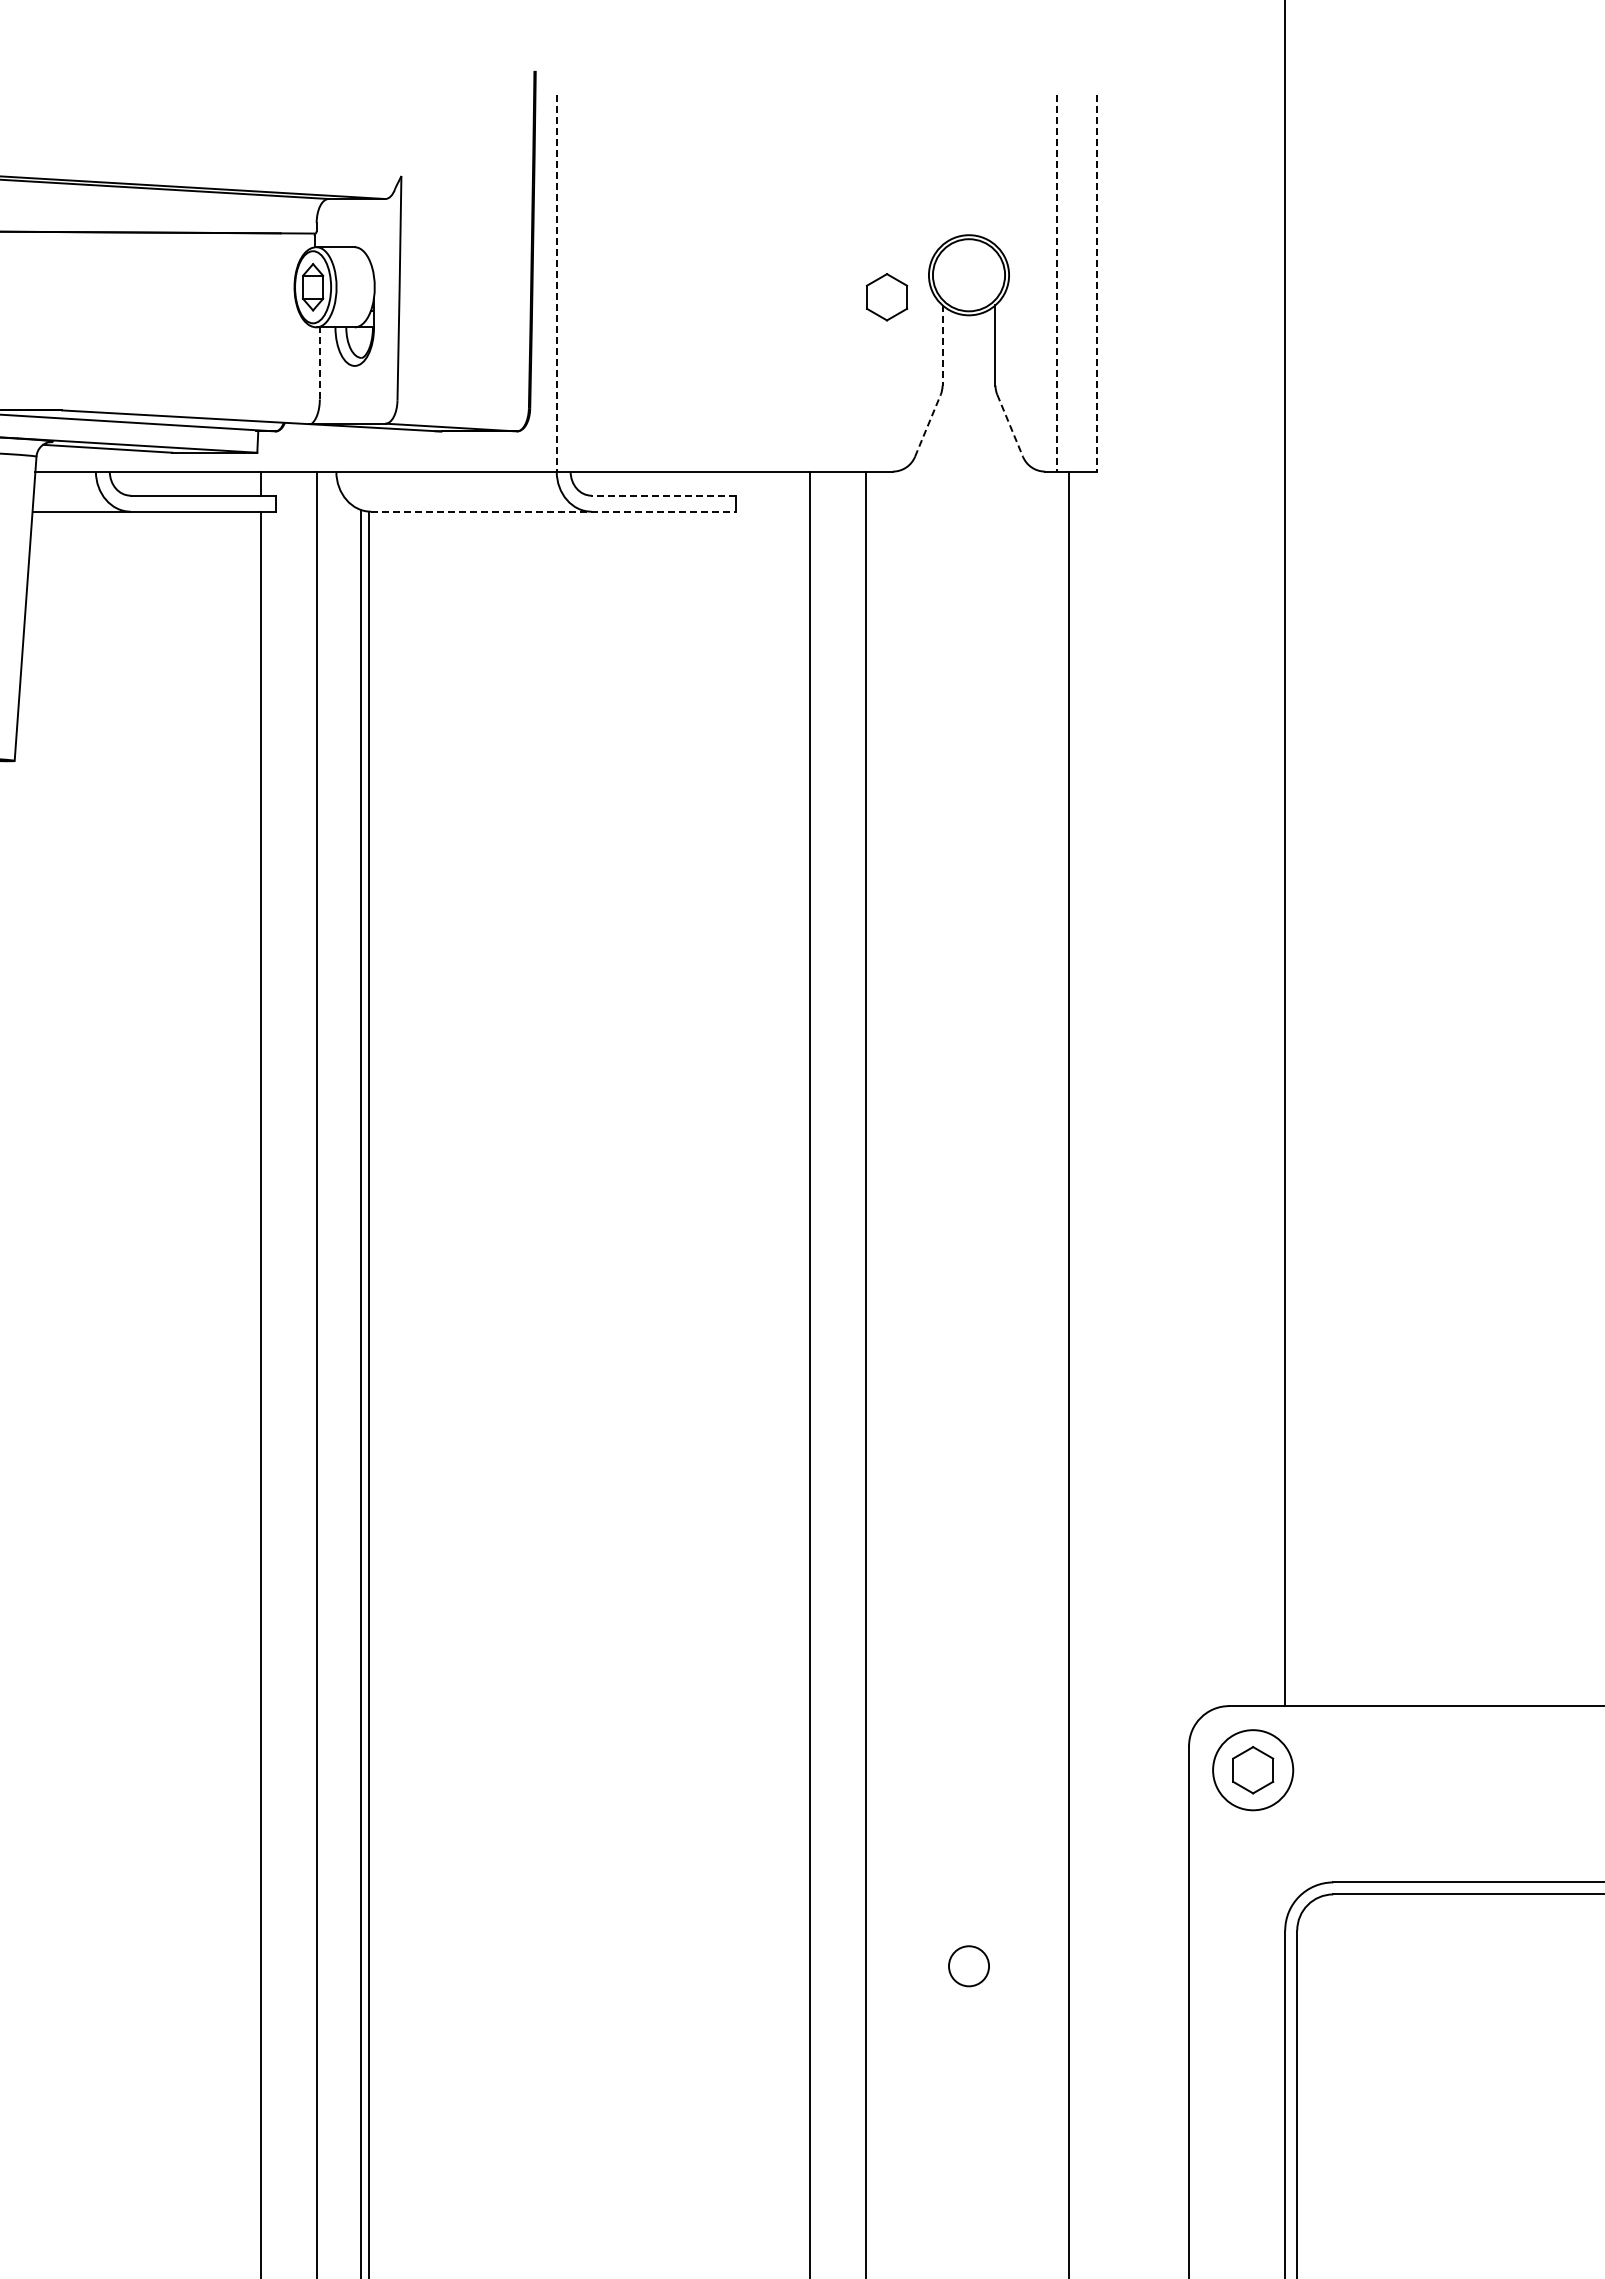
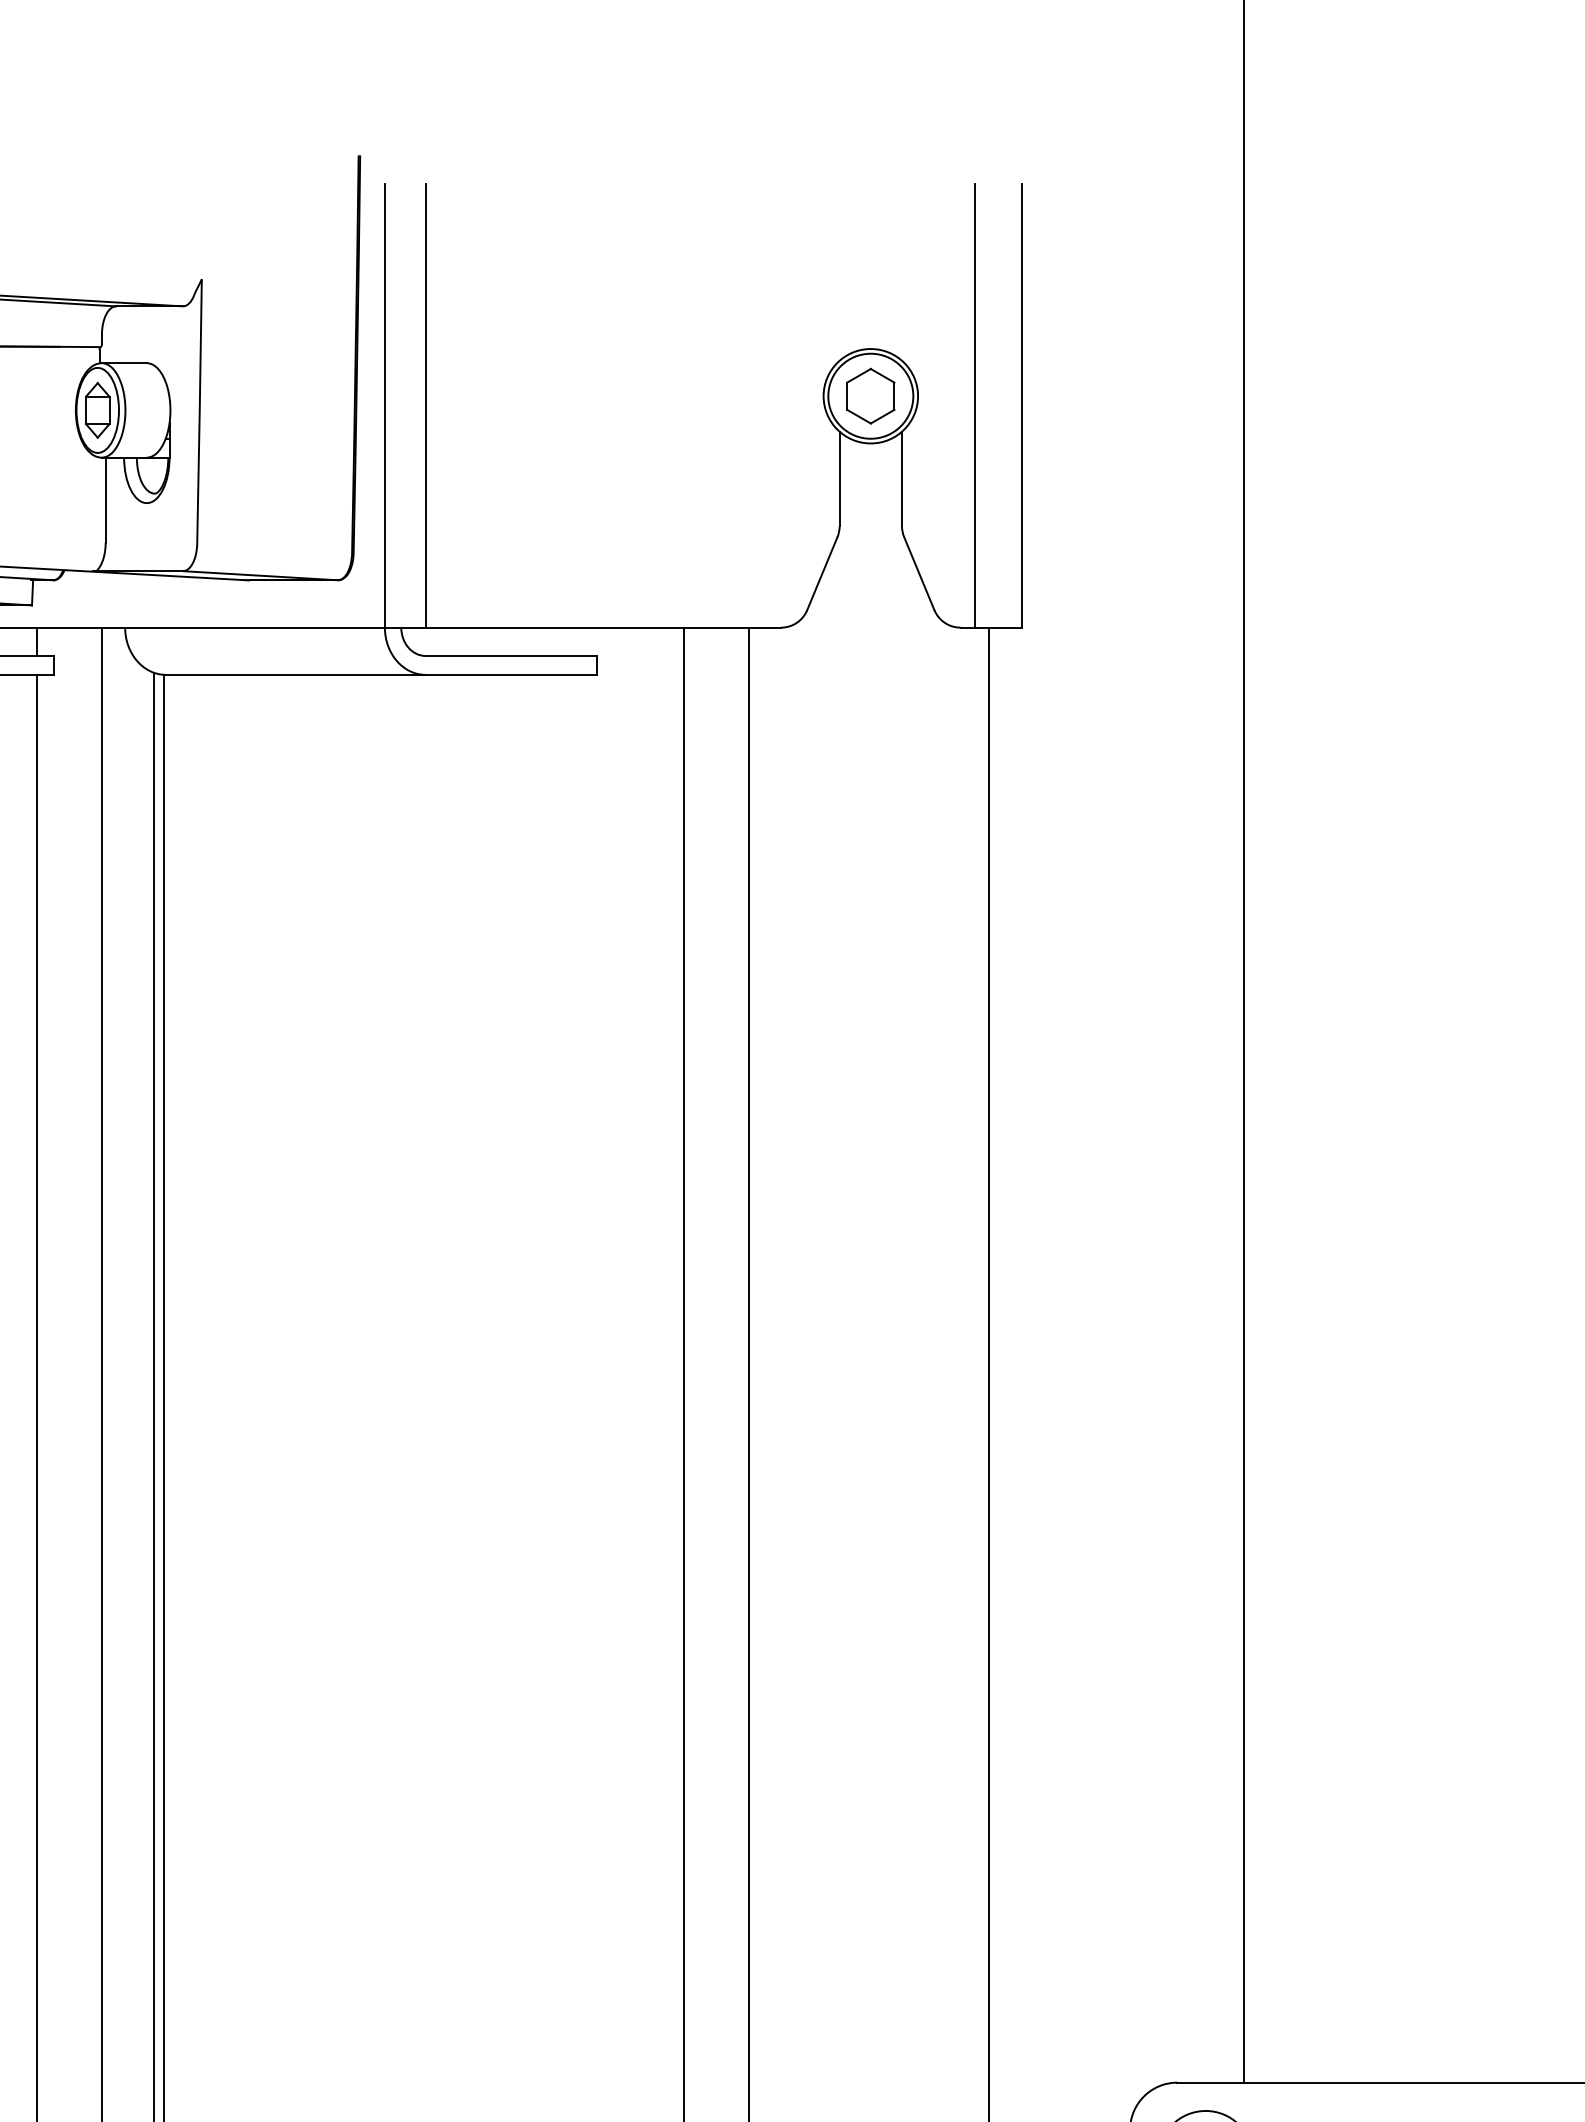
line: (591, 282) -> (425, 404), added
line: (556, 283) -> (384, 405), dashed -> solid
line: (1057, 283) -> (975, 405), dashed -> solid
line: (1097, 283) -> (1022, 405), dashed -> solid
part: (887, 297) -> (871, 396), moved
line: (942, 345) -> (839, 479), dashed -> solid
line: (319, 362) -> (105, 499), dashed -> solid
line: (927, 425) -> (821, 573), dashed -> solid
line: (1010, 425) -> (919, 573), dashed -> solid
line: (663, 495) -> (510, 655), dashed -> solid
line: (553, 511) -> (381, 674), dashed -> solid

